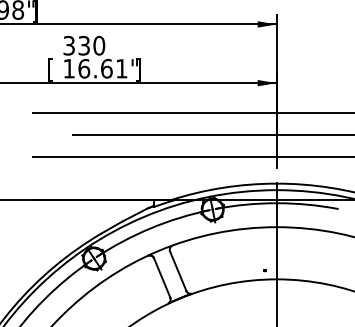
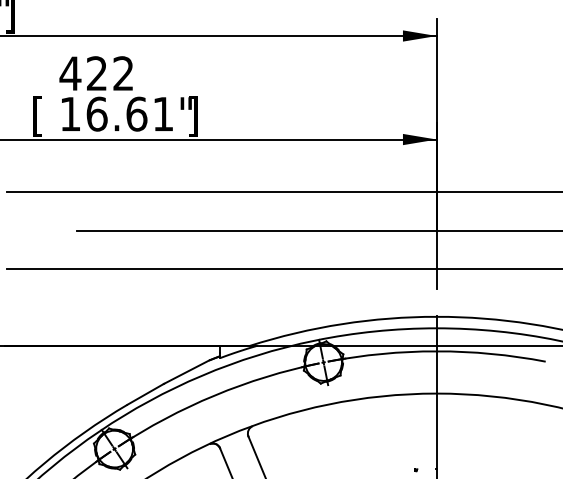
text: (83, 45) -> (95, 73), 330 -> 422

